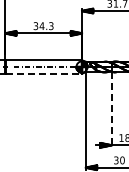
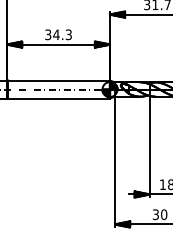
line: (44, 73) -> (59, 98), dashed -> solid
line: (111, 109) -> (149, 146), dashed -> solid

